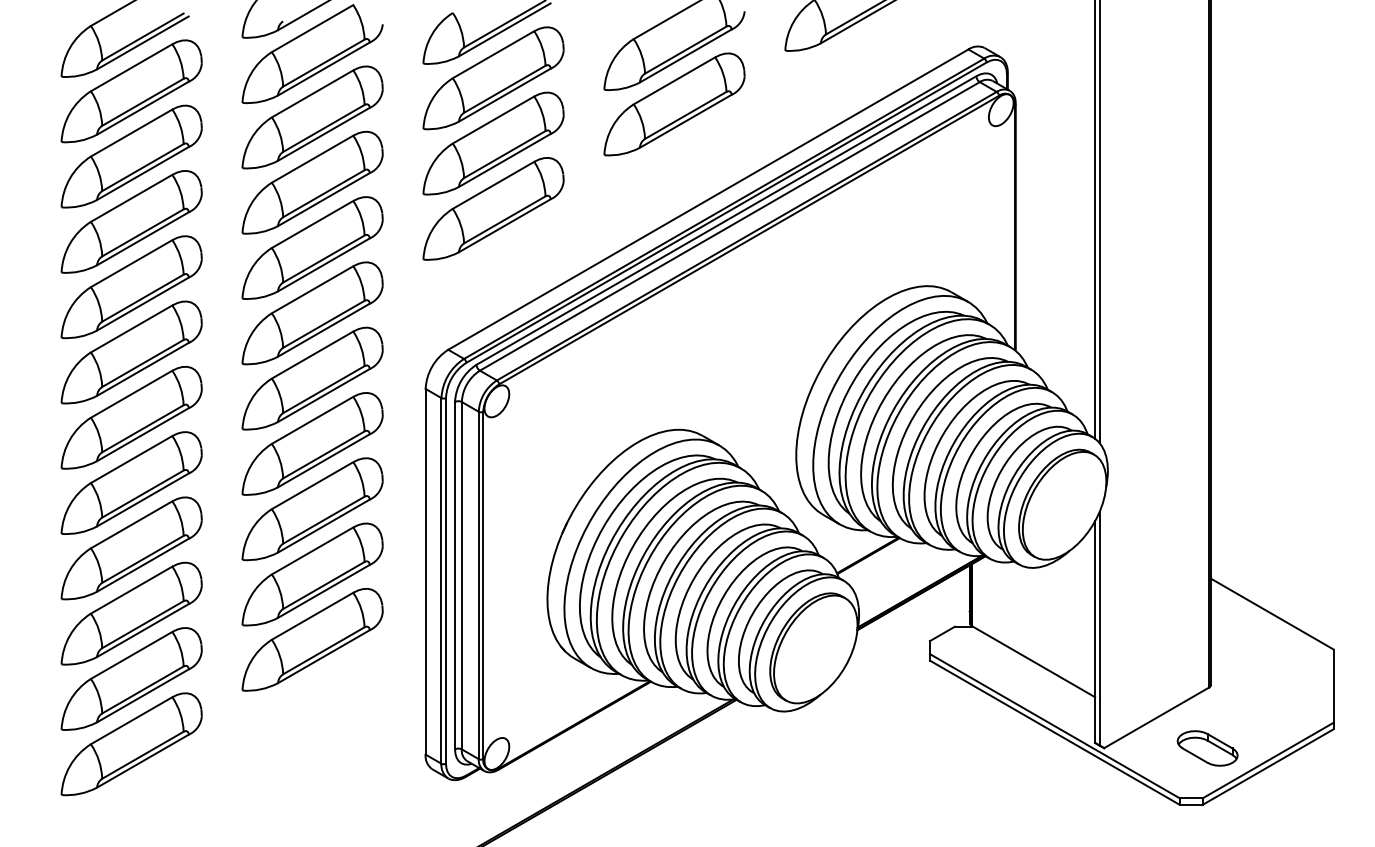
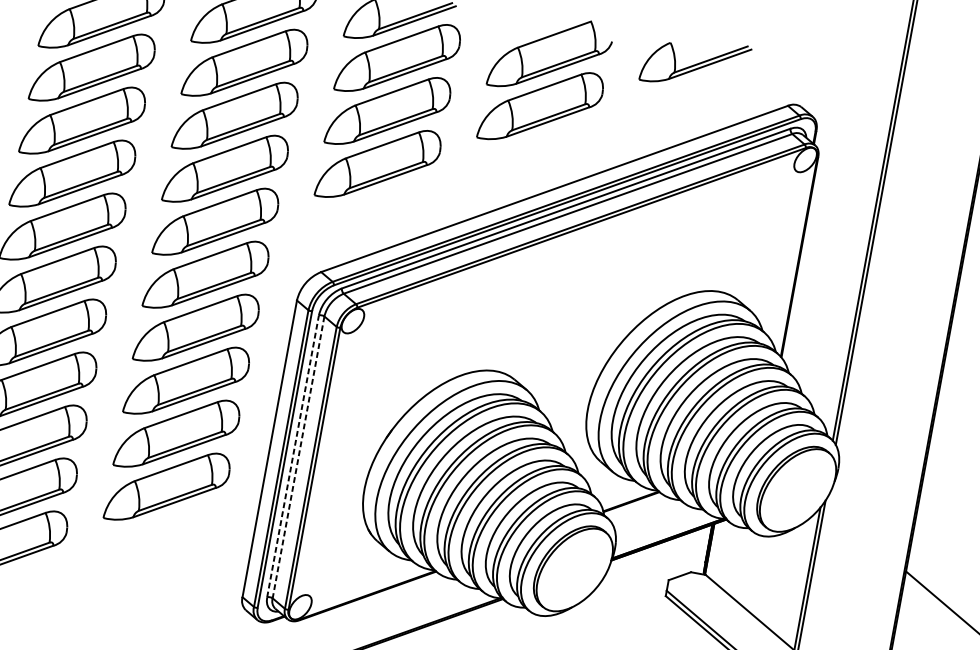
line: (455, 575) -> (293, 456), solid -> dashed
line: (461, 575) -> (298, 457), solid -> dashed

